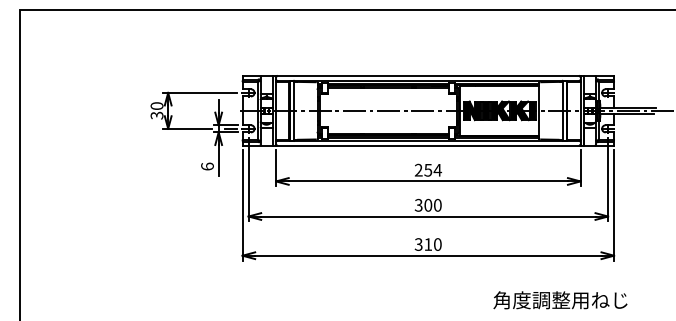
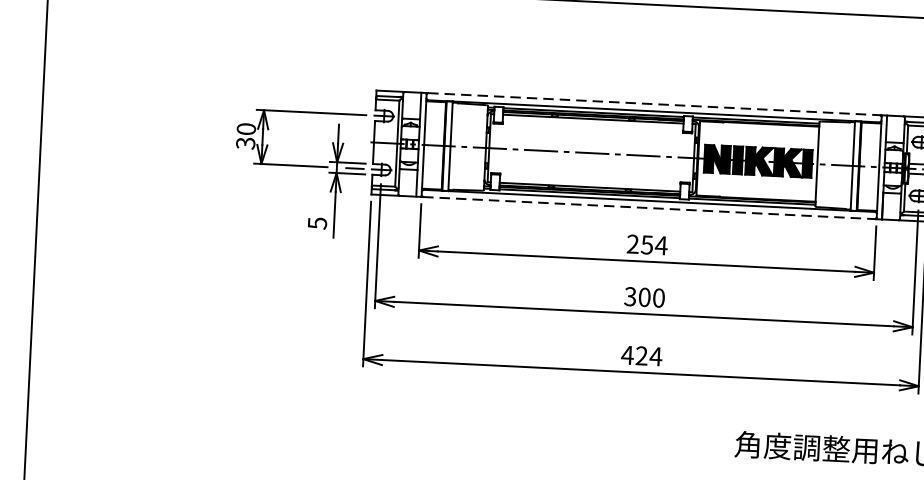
line: (428, 76) -> (654, 104), solid -> dashed
line: (428, 145) -> (649, 207), solid -> dashed
text: (207, 166) -> (317, 223), 6 -> 5
text: (427, 244) -> (640, 355), 310 -> 424

